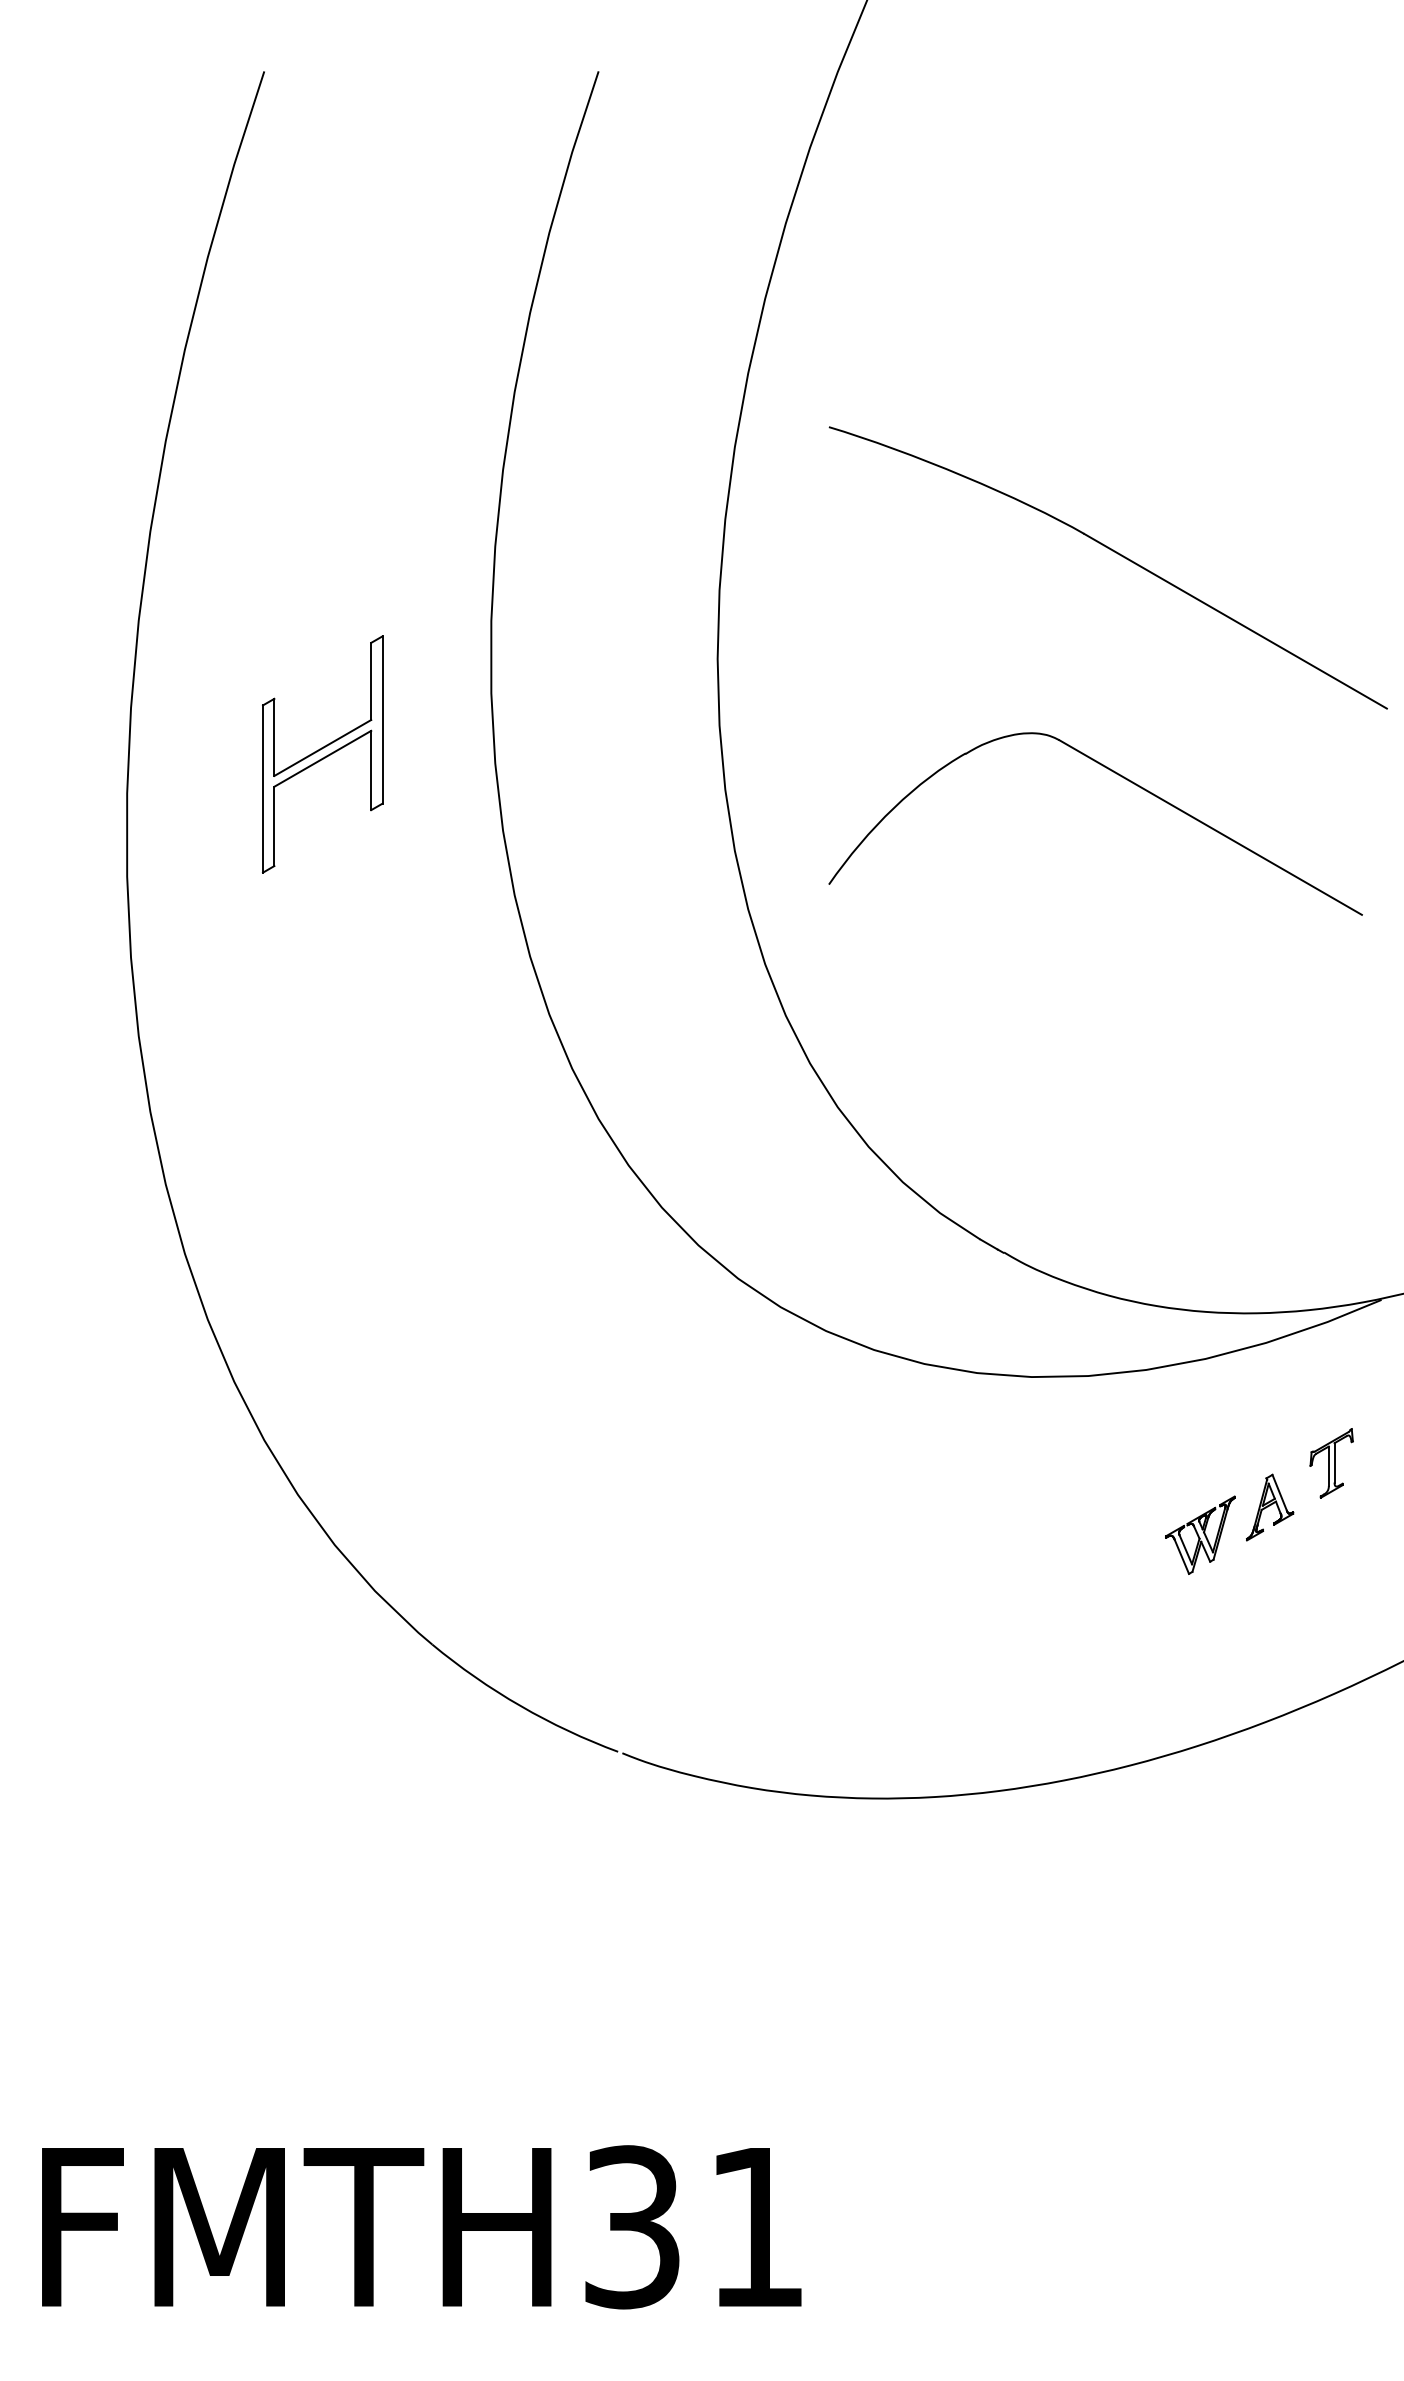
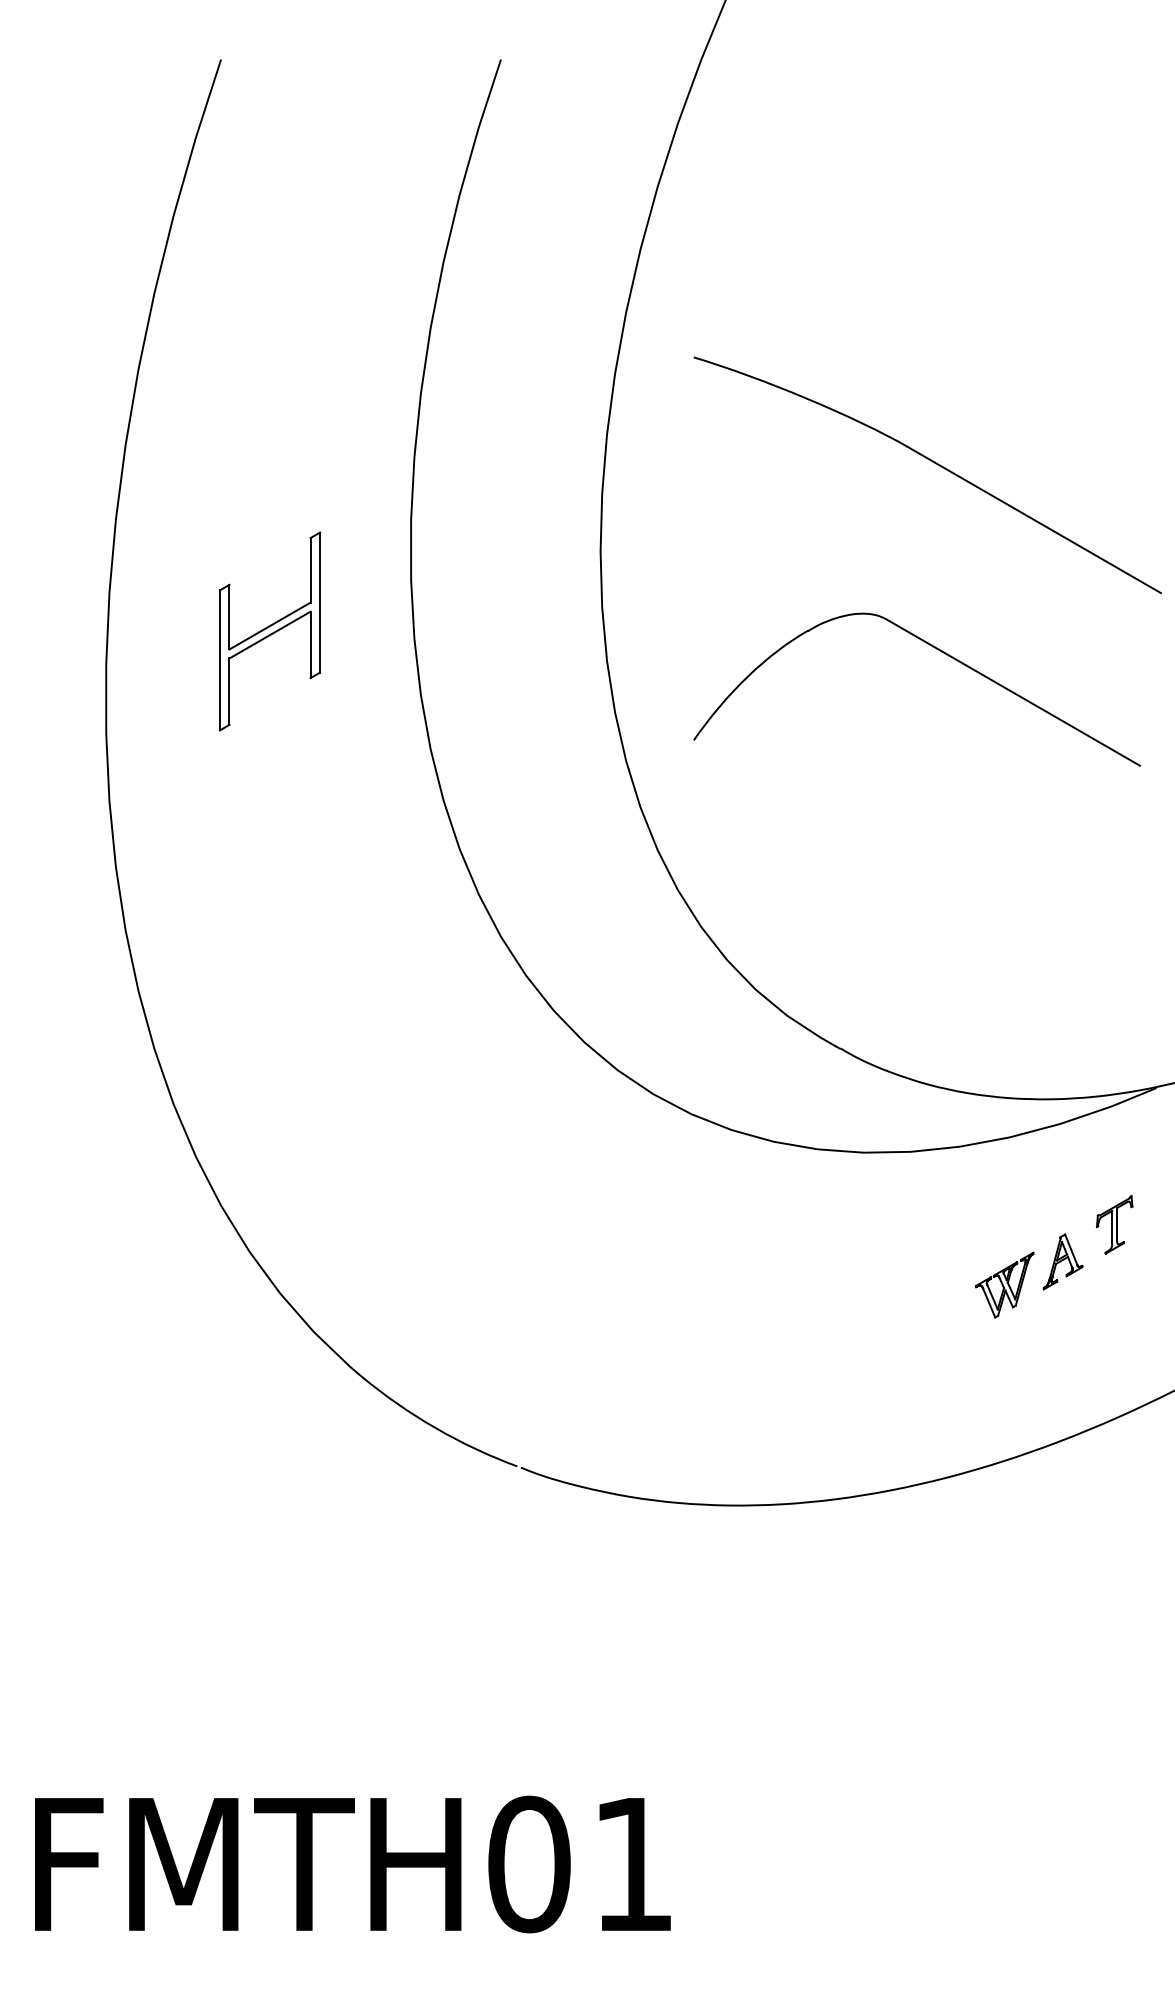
text: (632, 2227) -> (529, 1864), FMTH31 -> FMTH01

